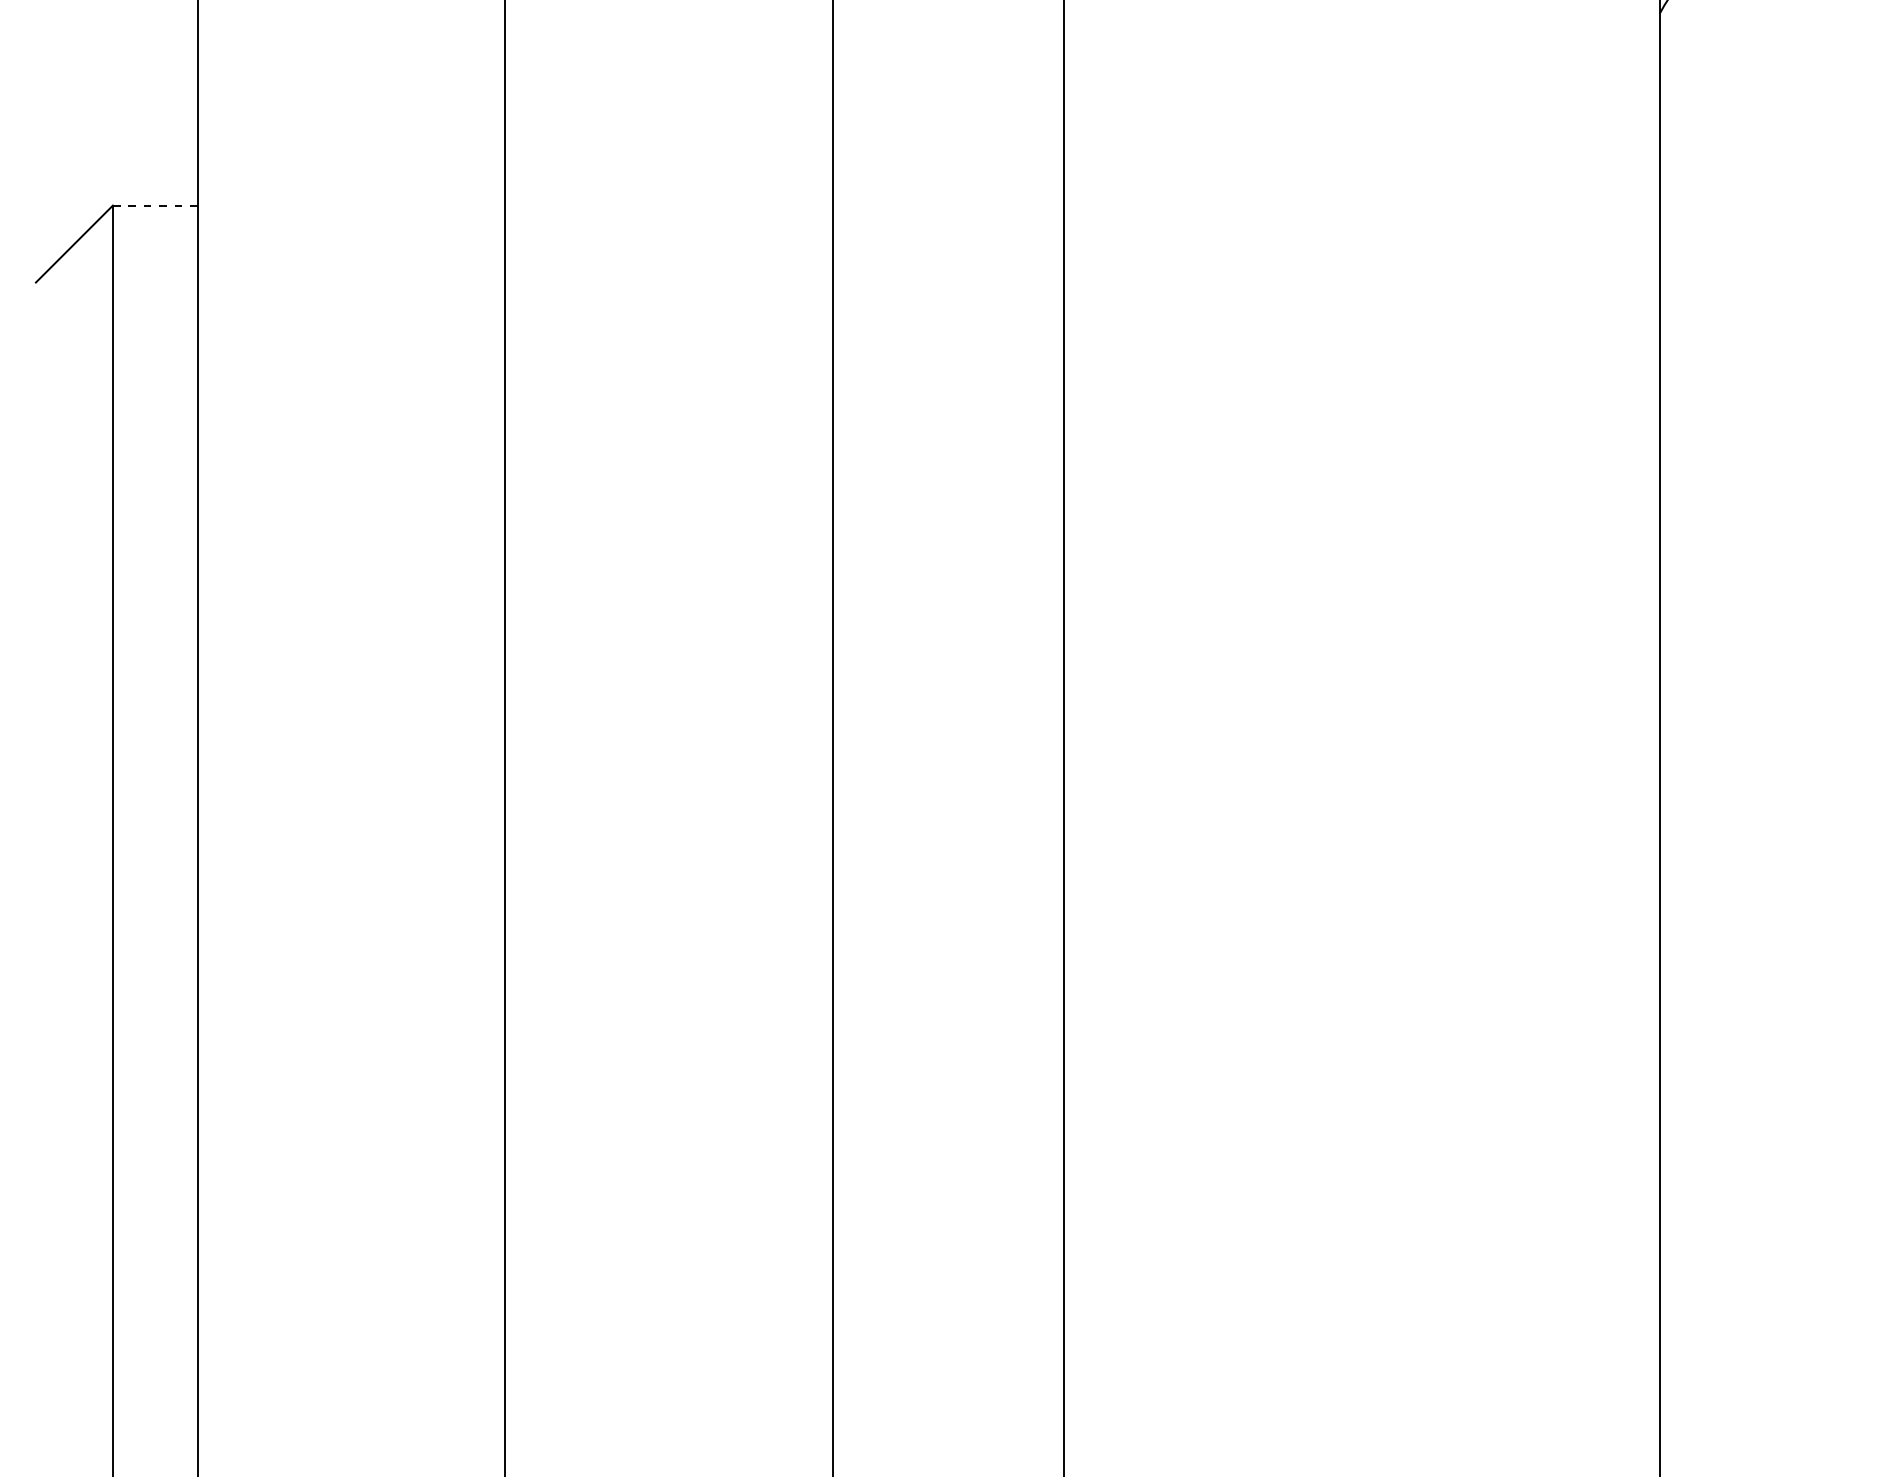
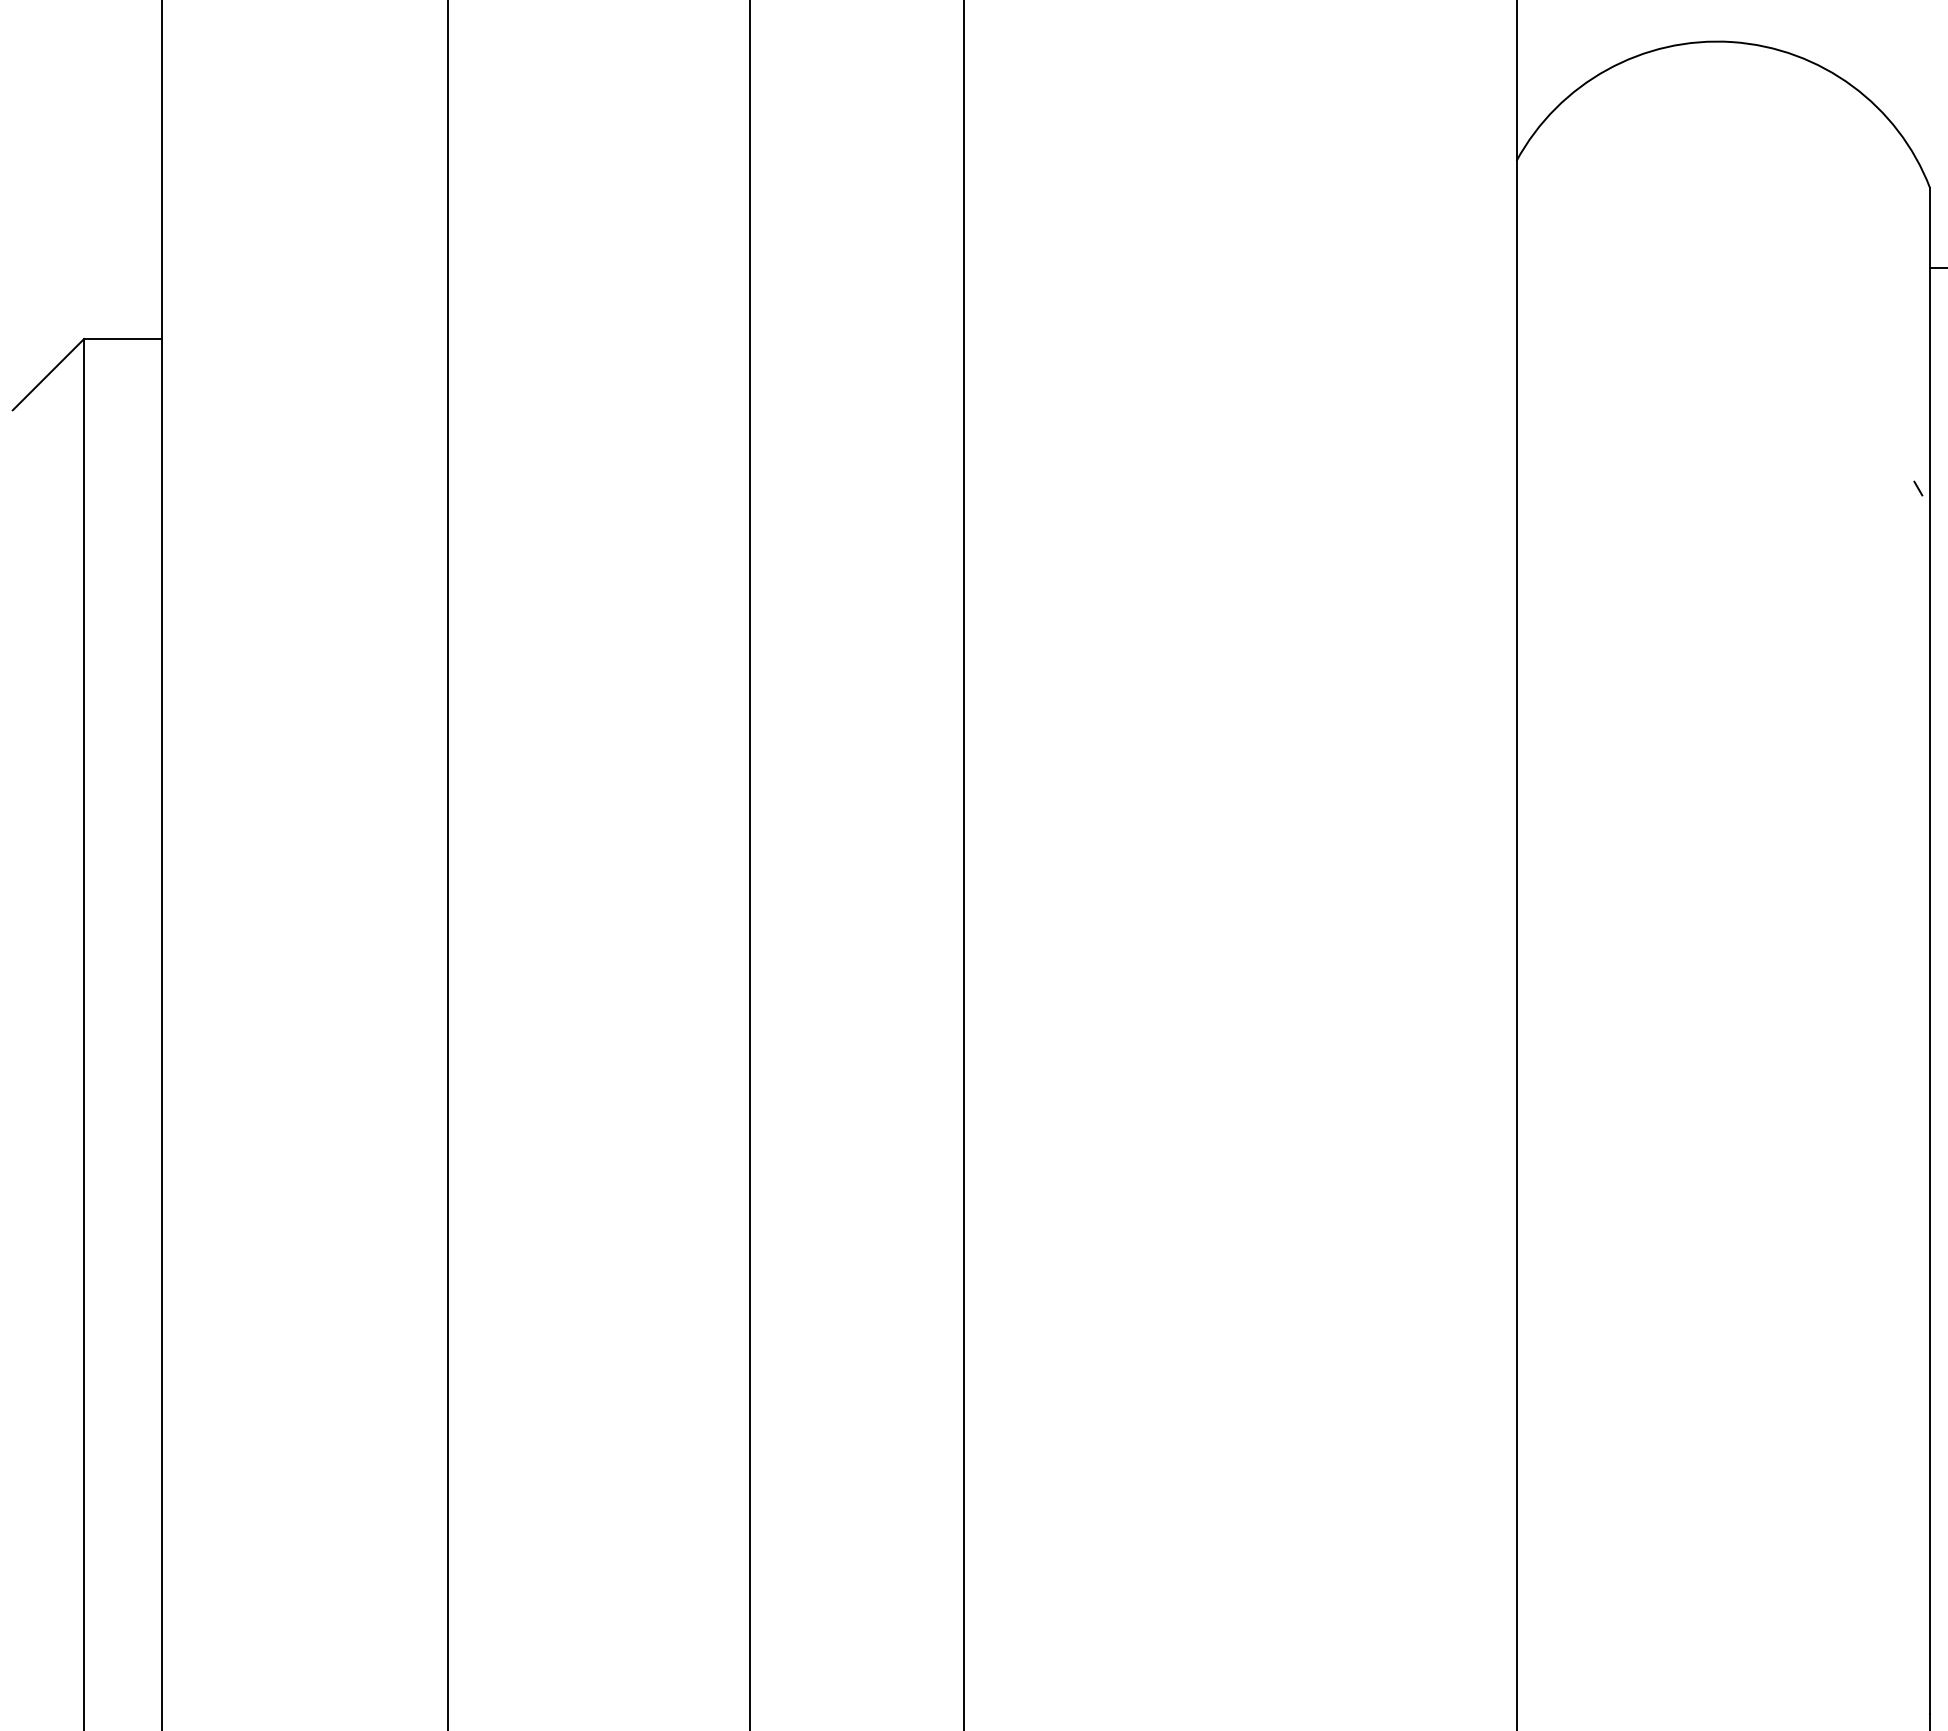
line: (154, 206) -> (122, 339), dashed -> solid

